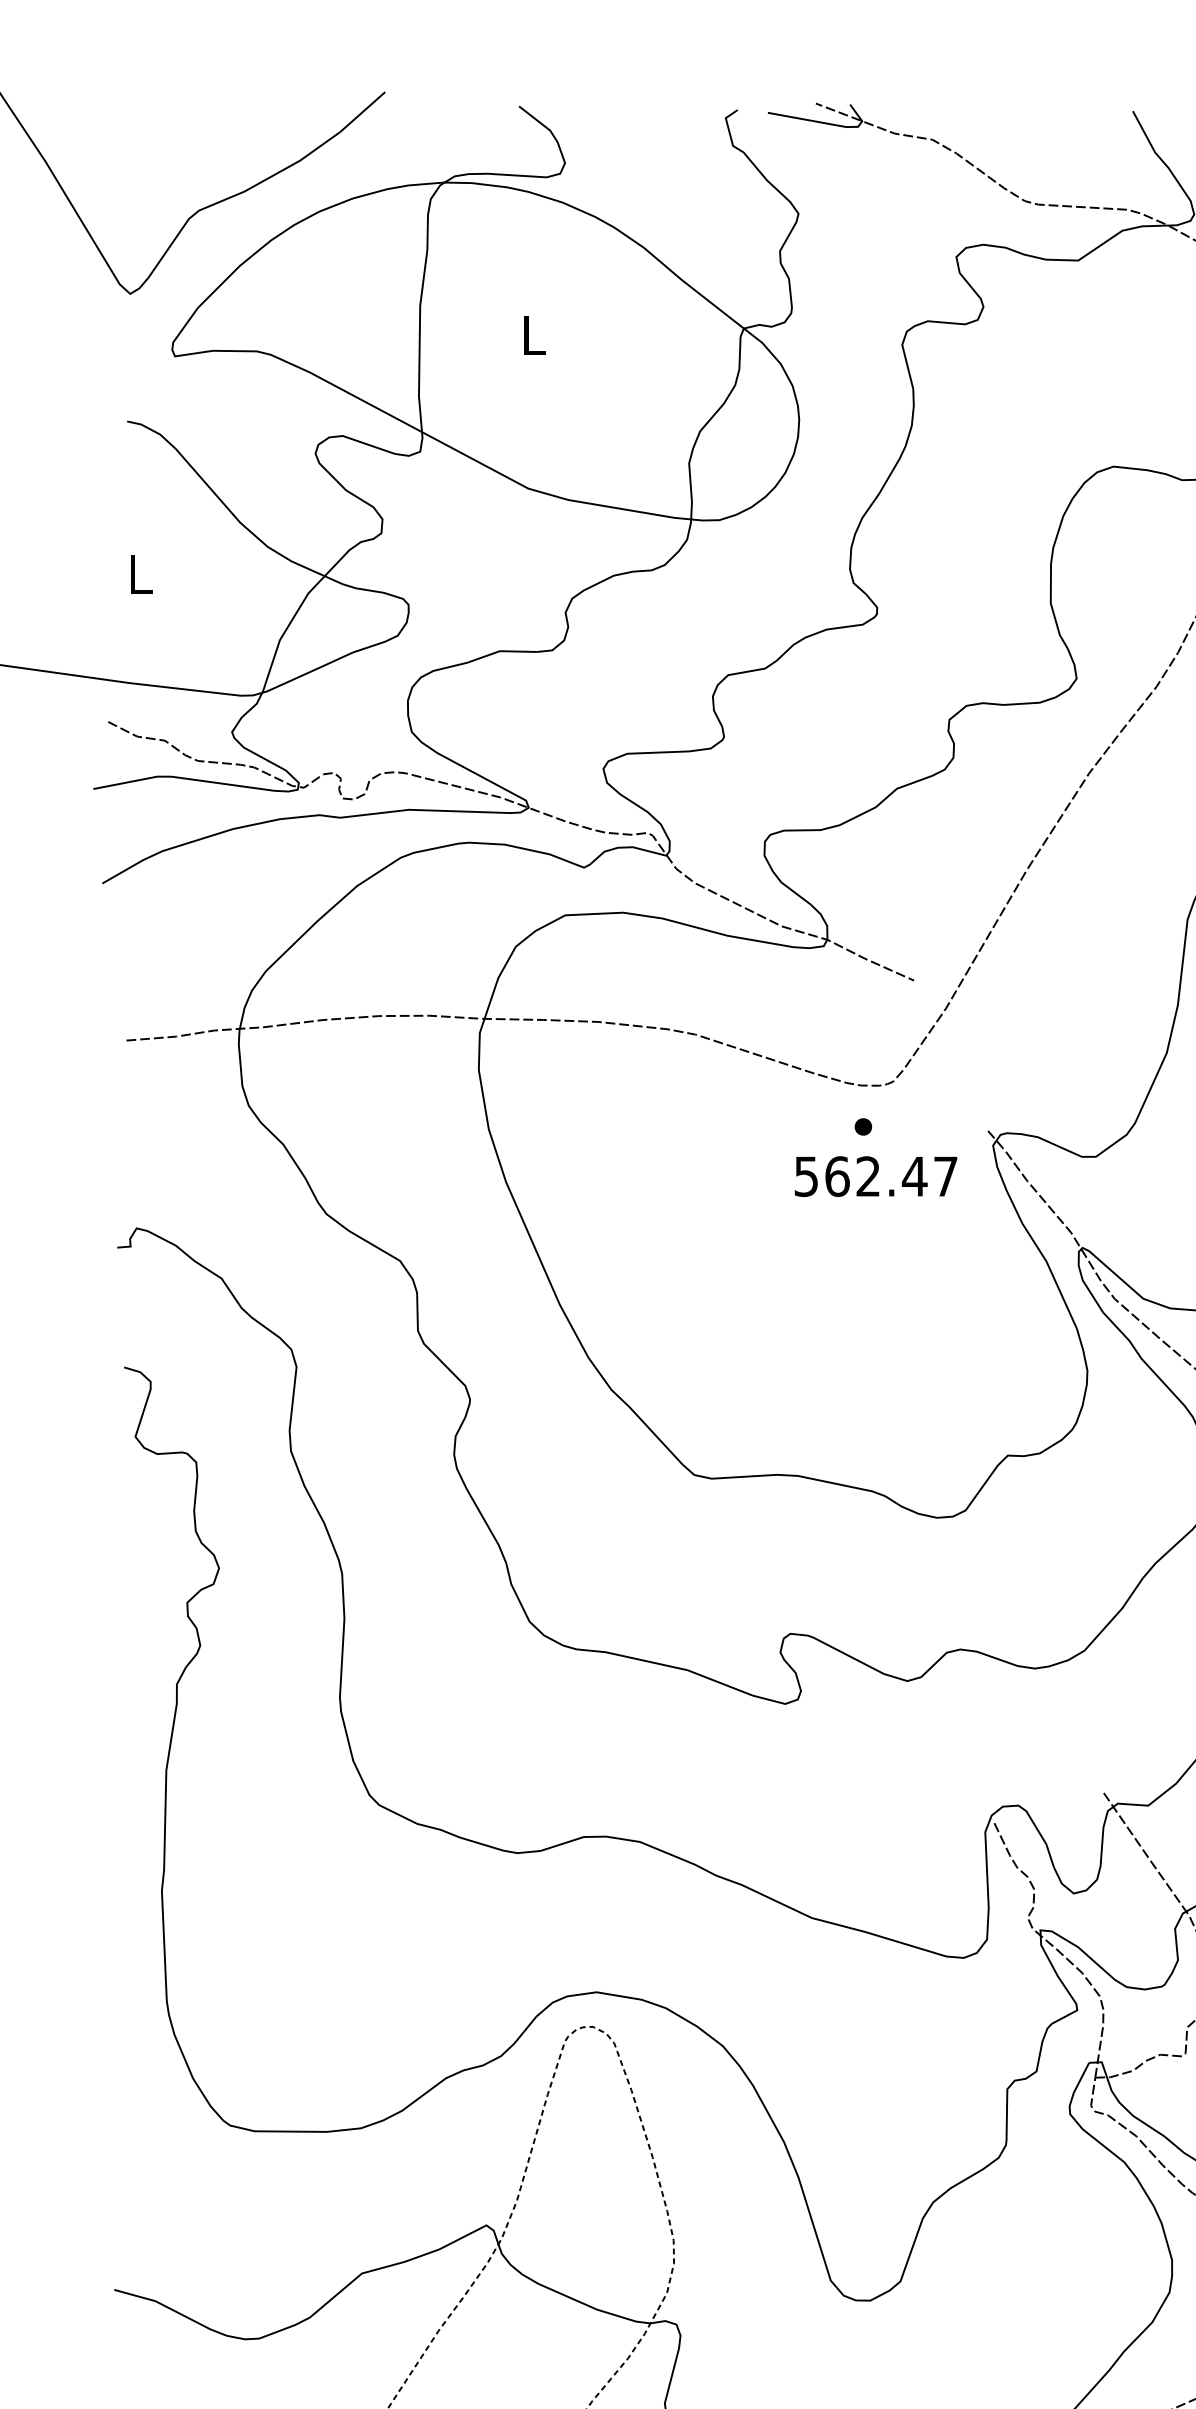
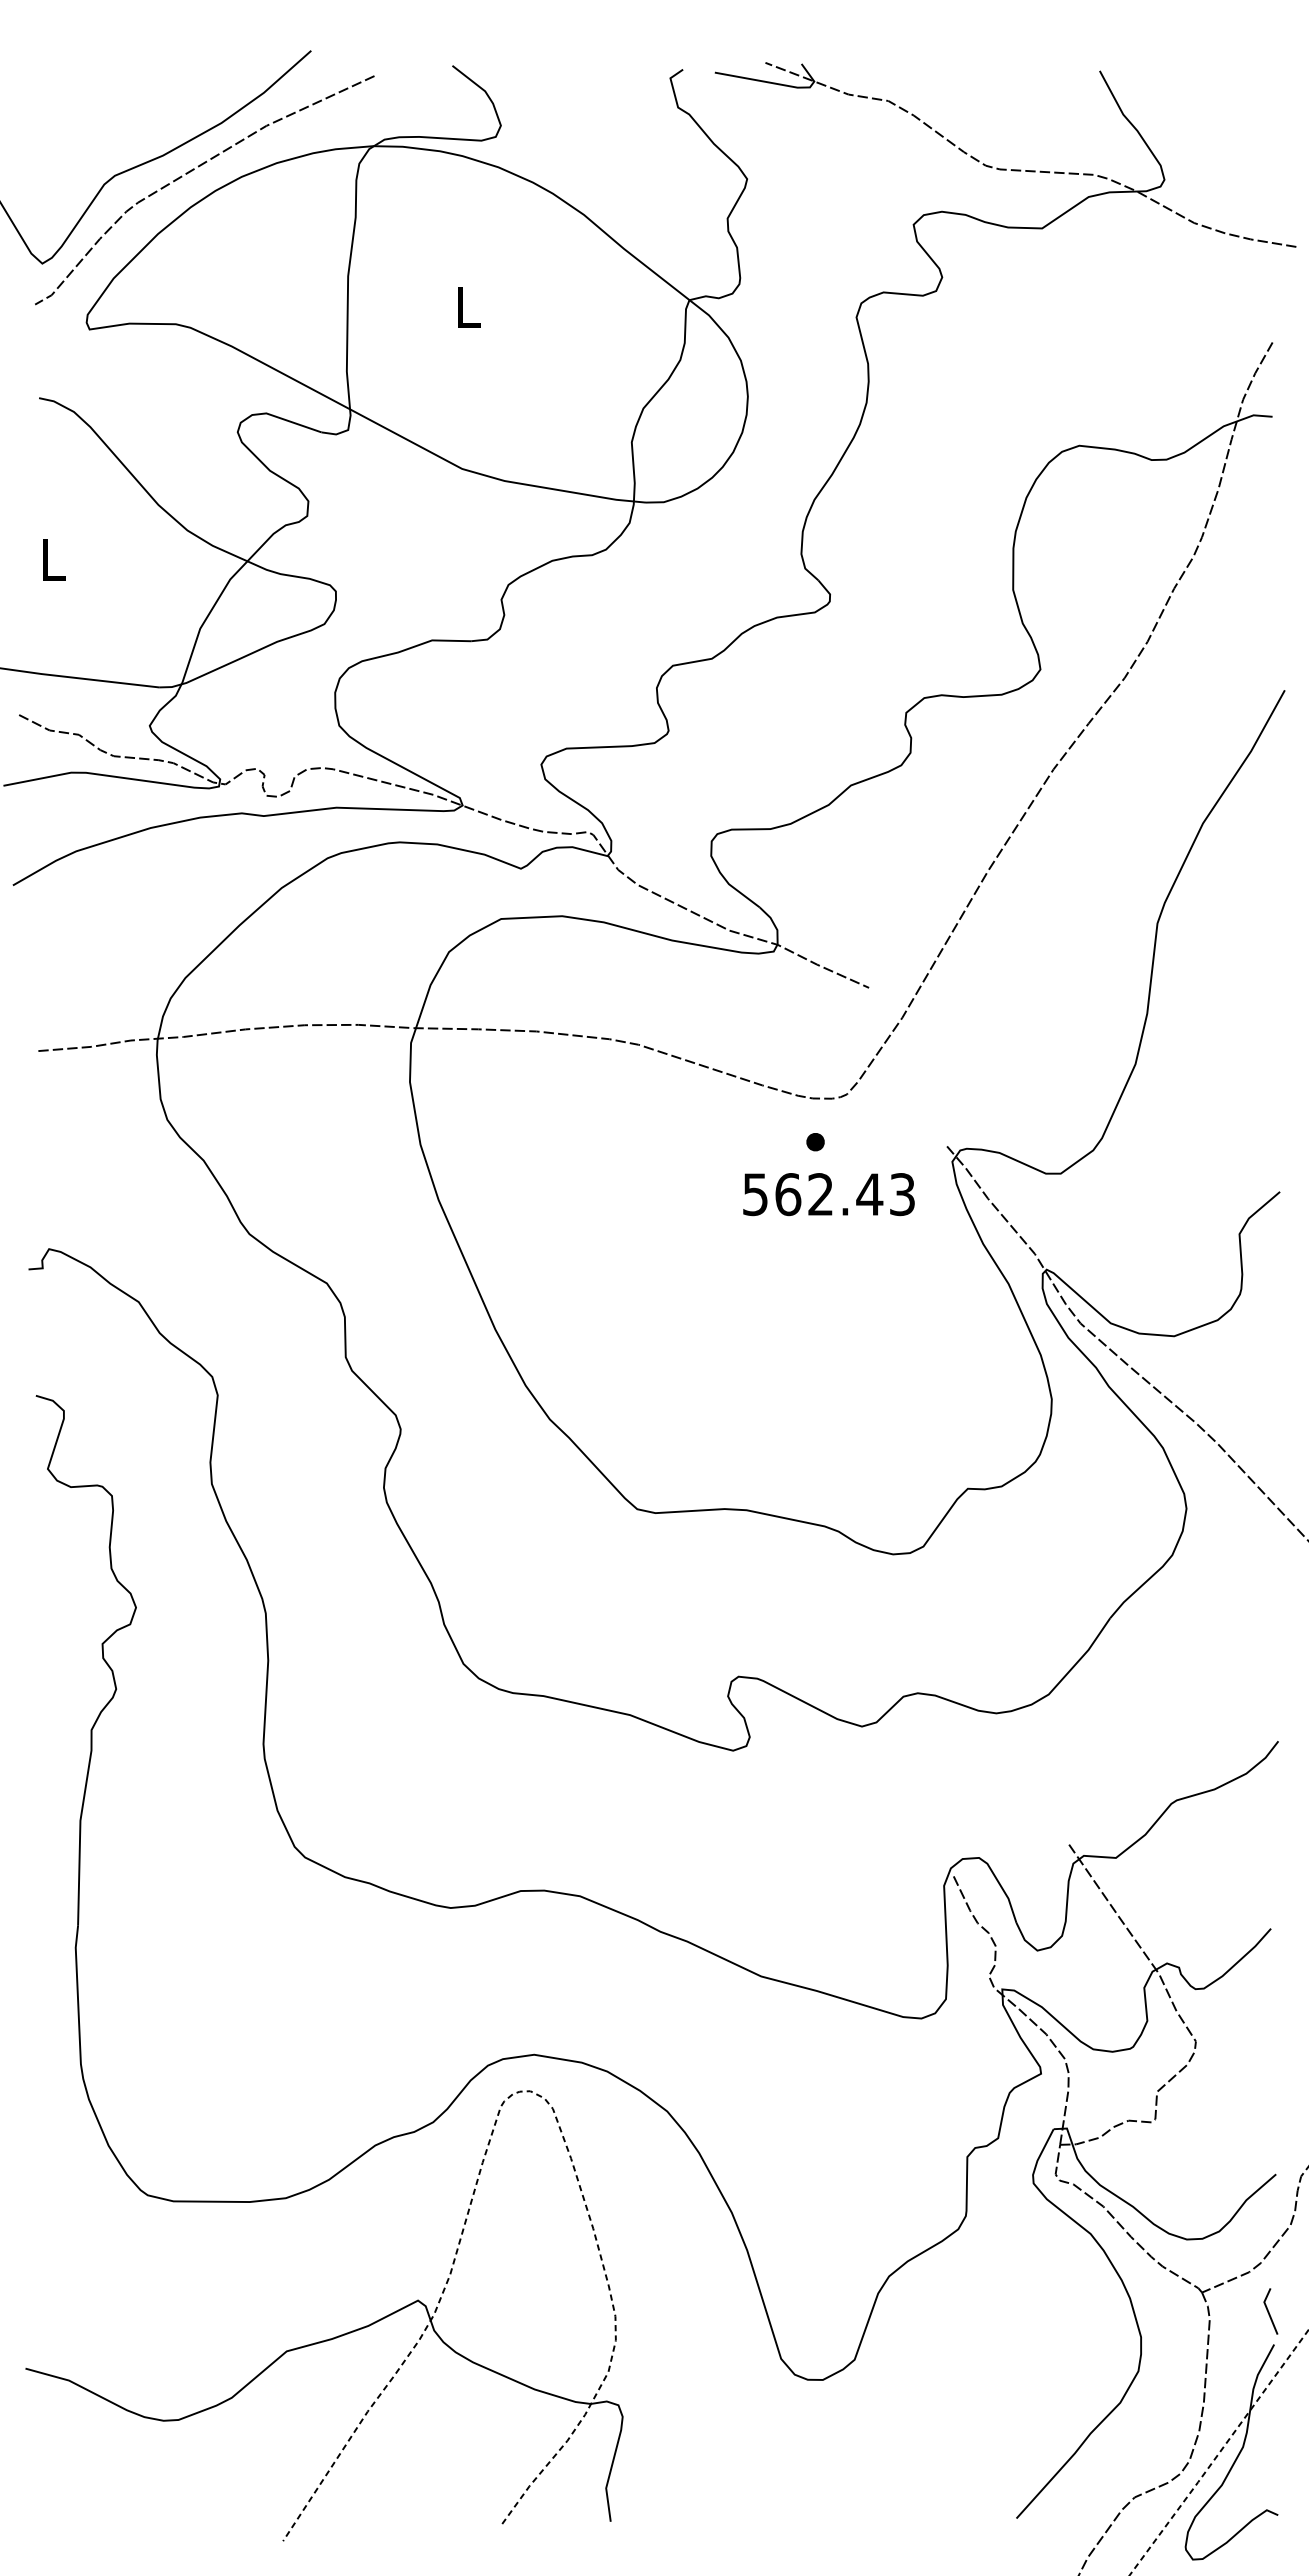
curve: (272, 206) -> (192, 171), added
text: (945, 1176) -> (902, 1194), 562.47 -> 562.43

